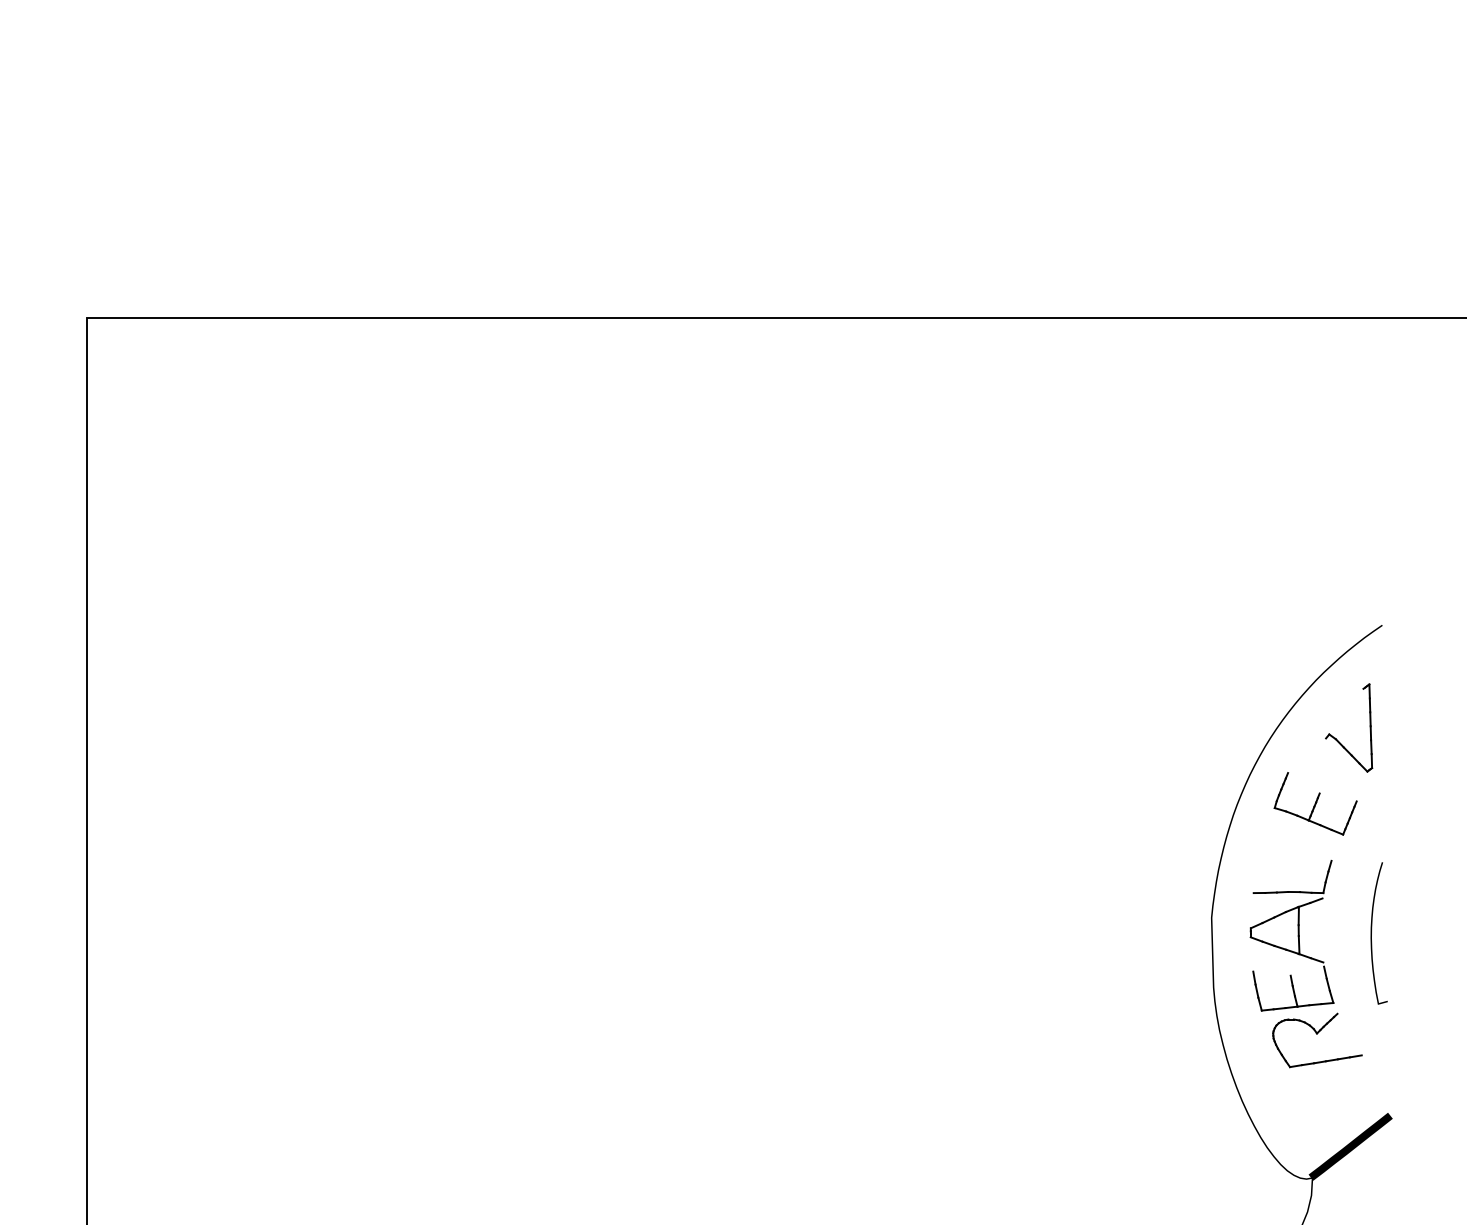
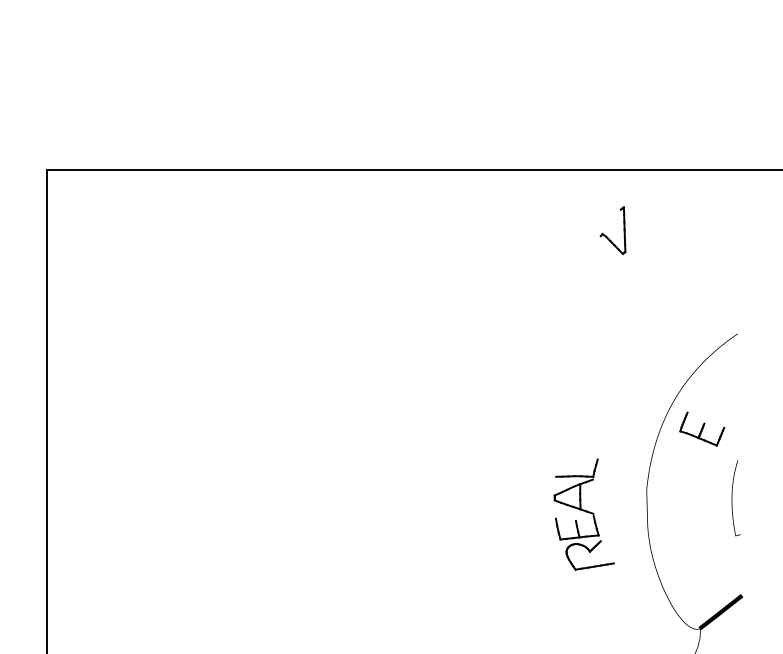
part: (1336, 737) -> (606, 235), moved
part: (1304, 963) -> (583, 514), moved

